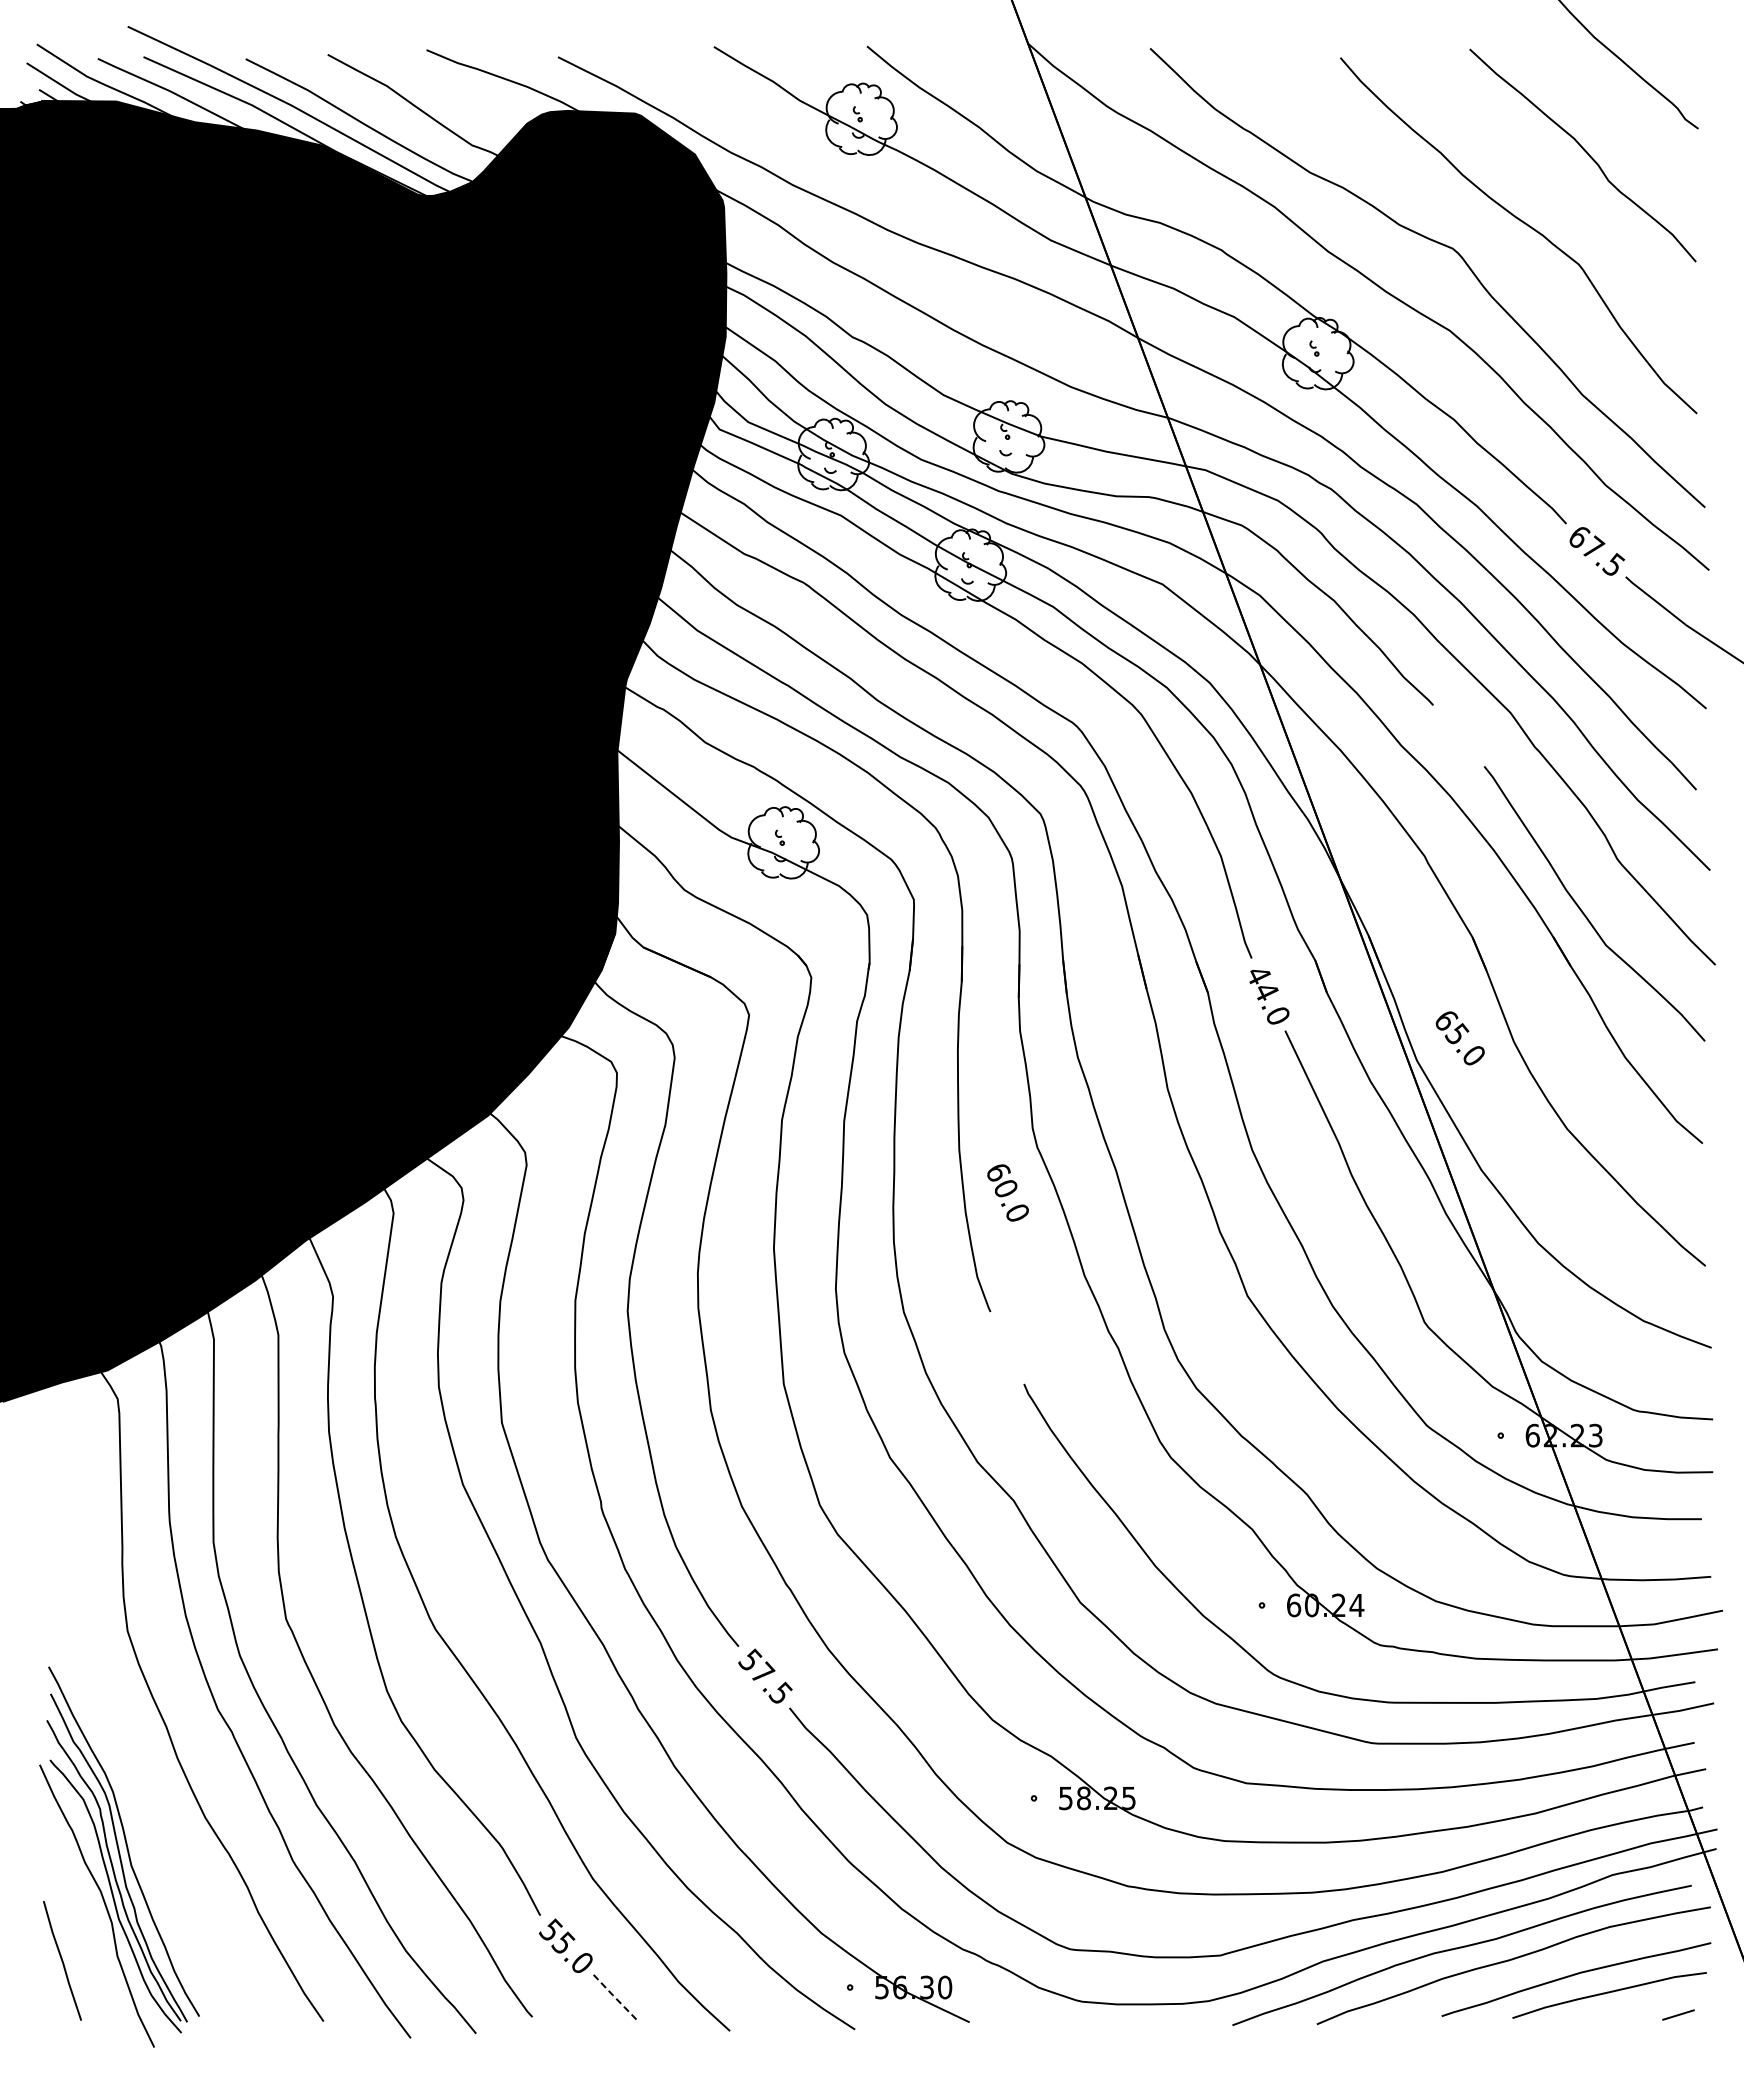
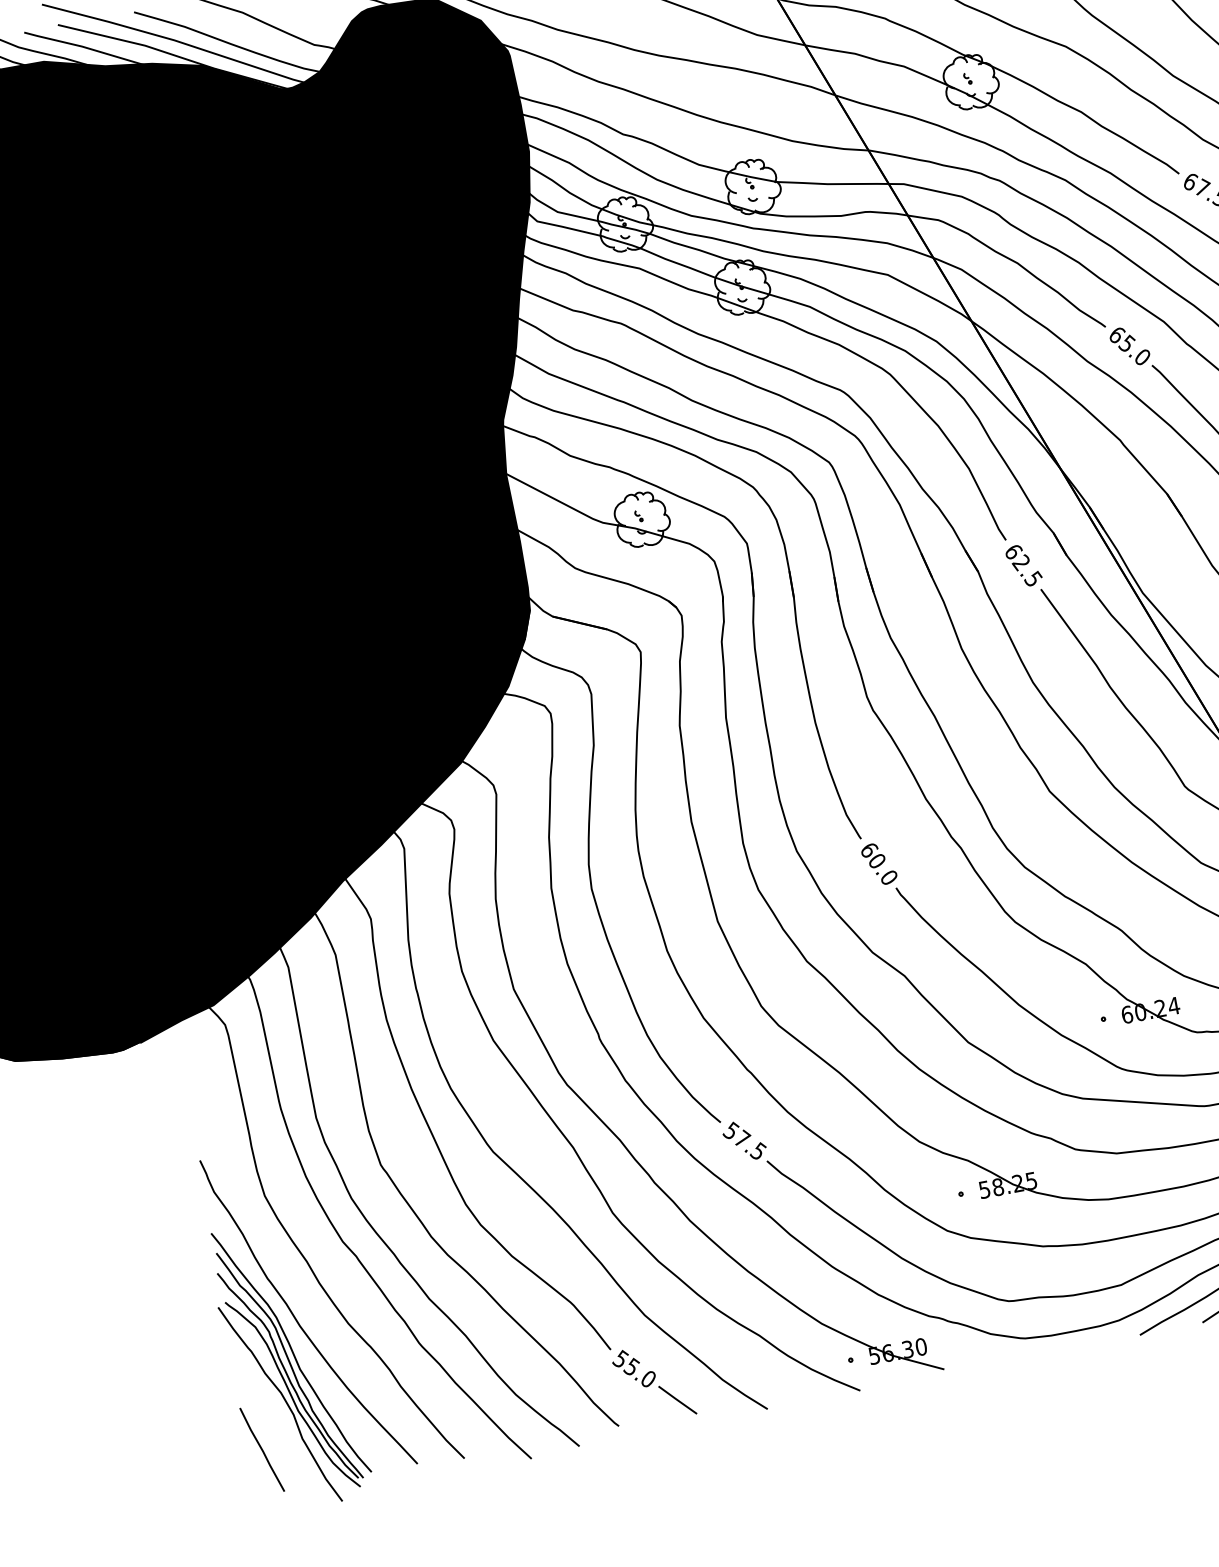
text: (1268, 995) -> (1023, 565), 44.0 -> 62.5
text: (1459, 1038) -> (1129, 346), moved
text: (1007, 1192) -> (878, 863), moved
curve: (140, 1802) -> (298, 1321), added
line: (614, 1997) -> (677, 1400), dashed -> solid

